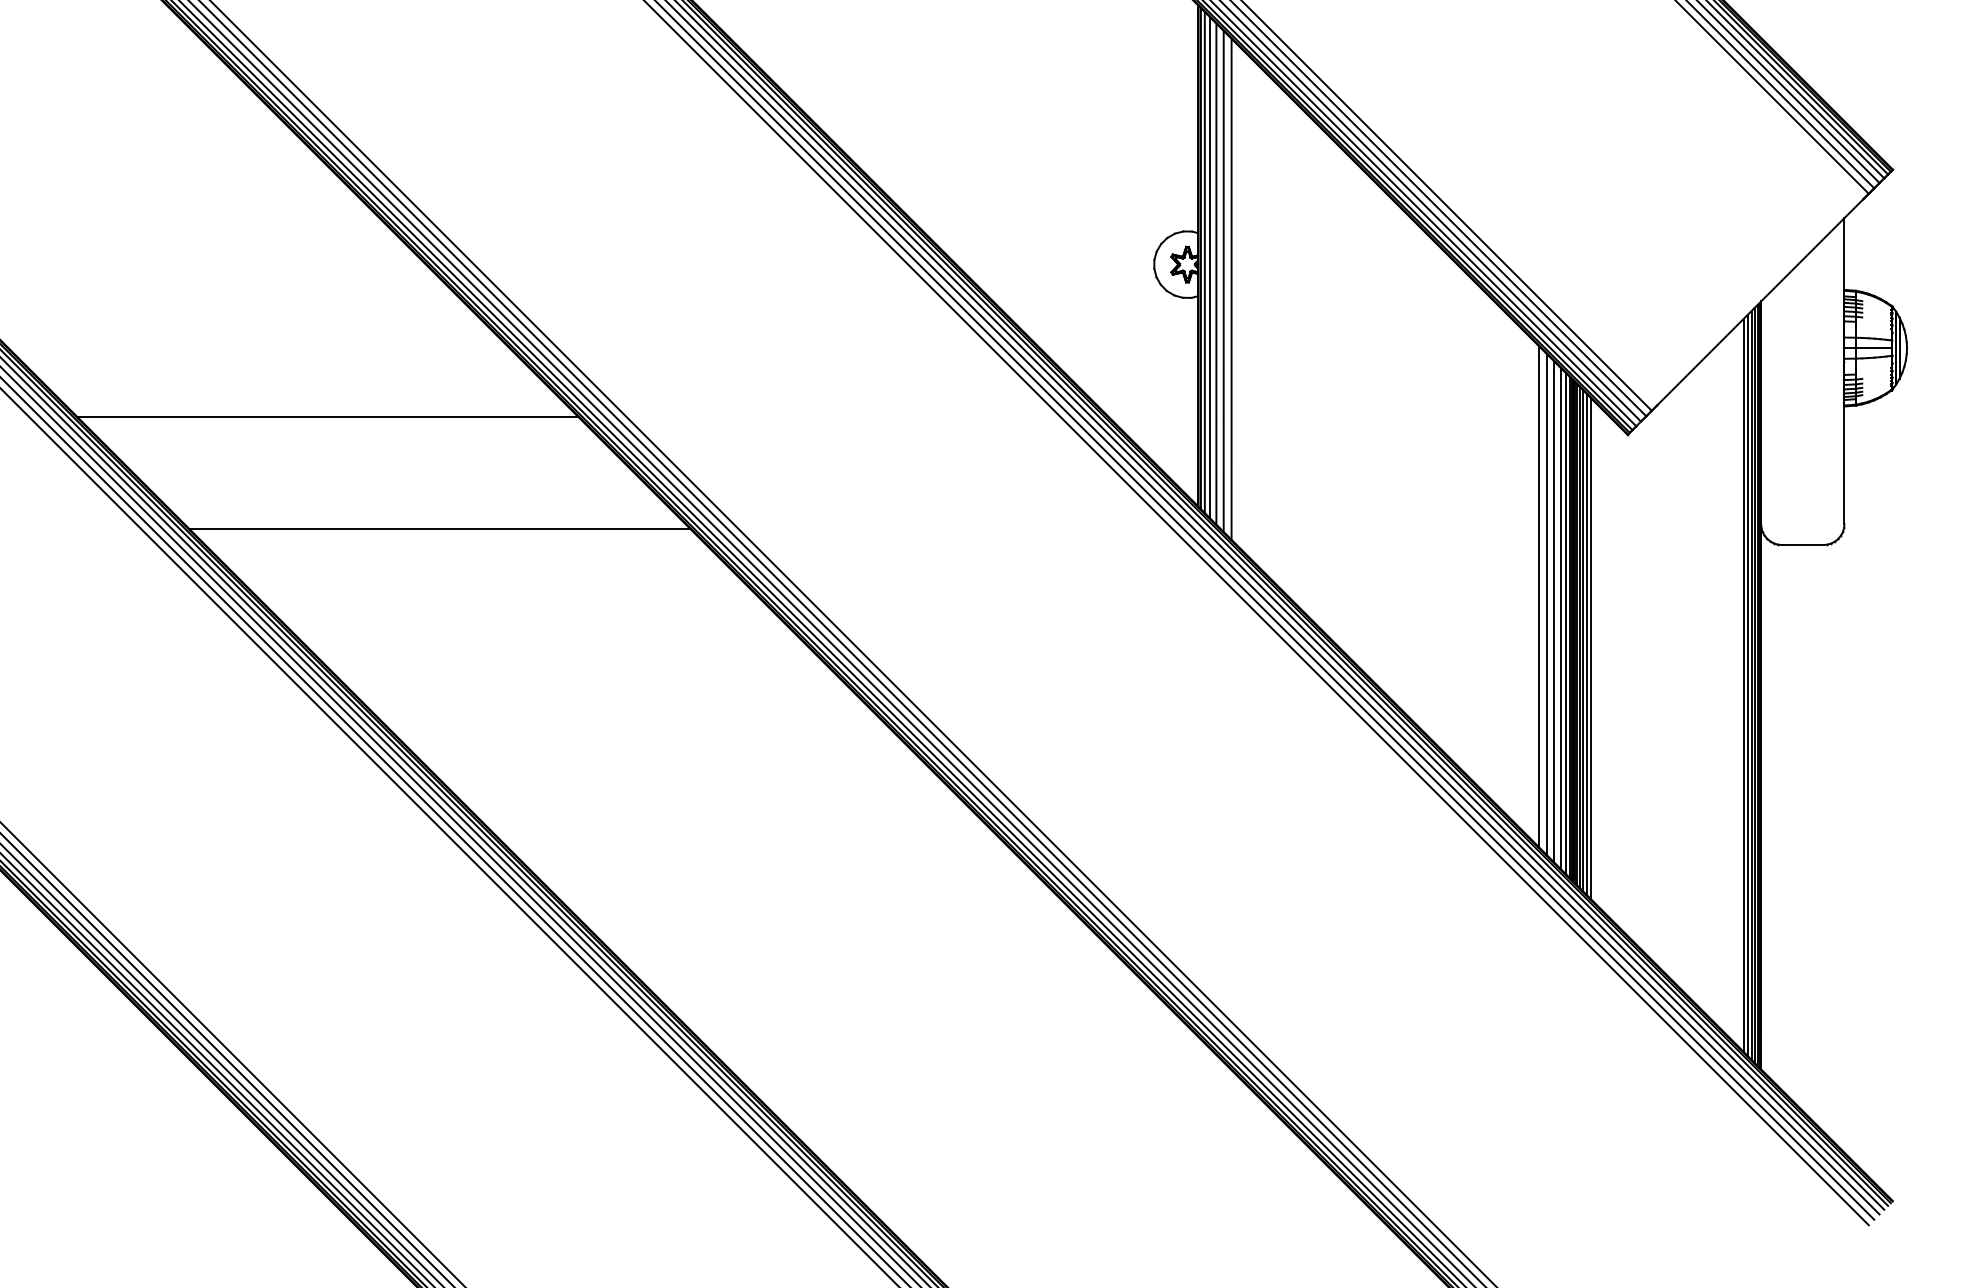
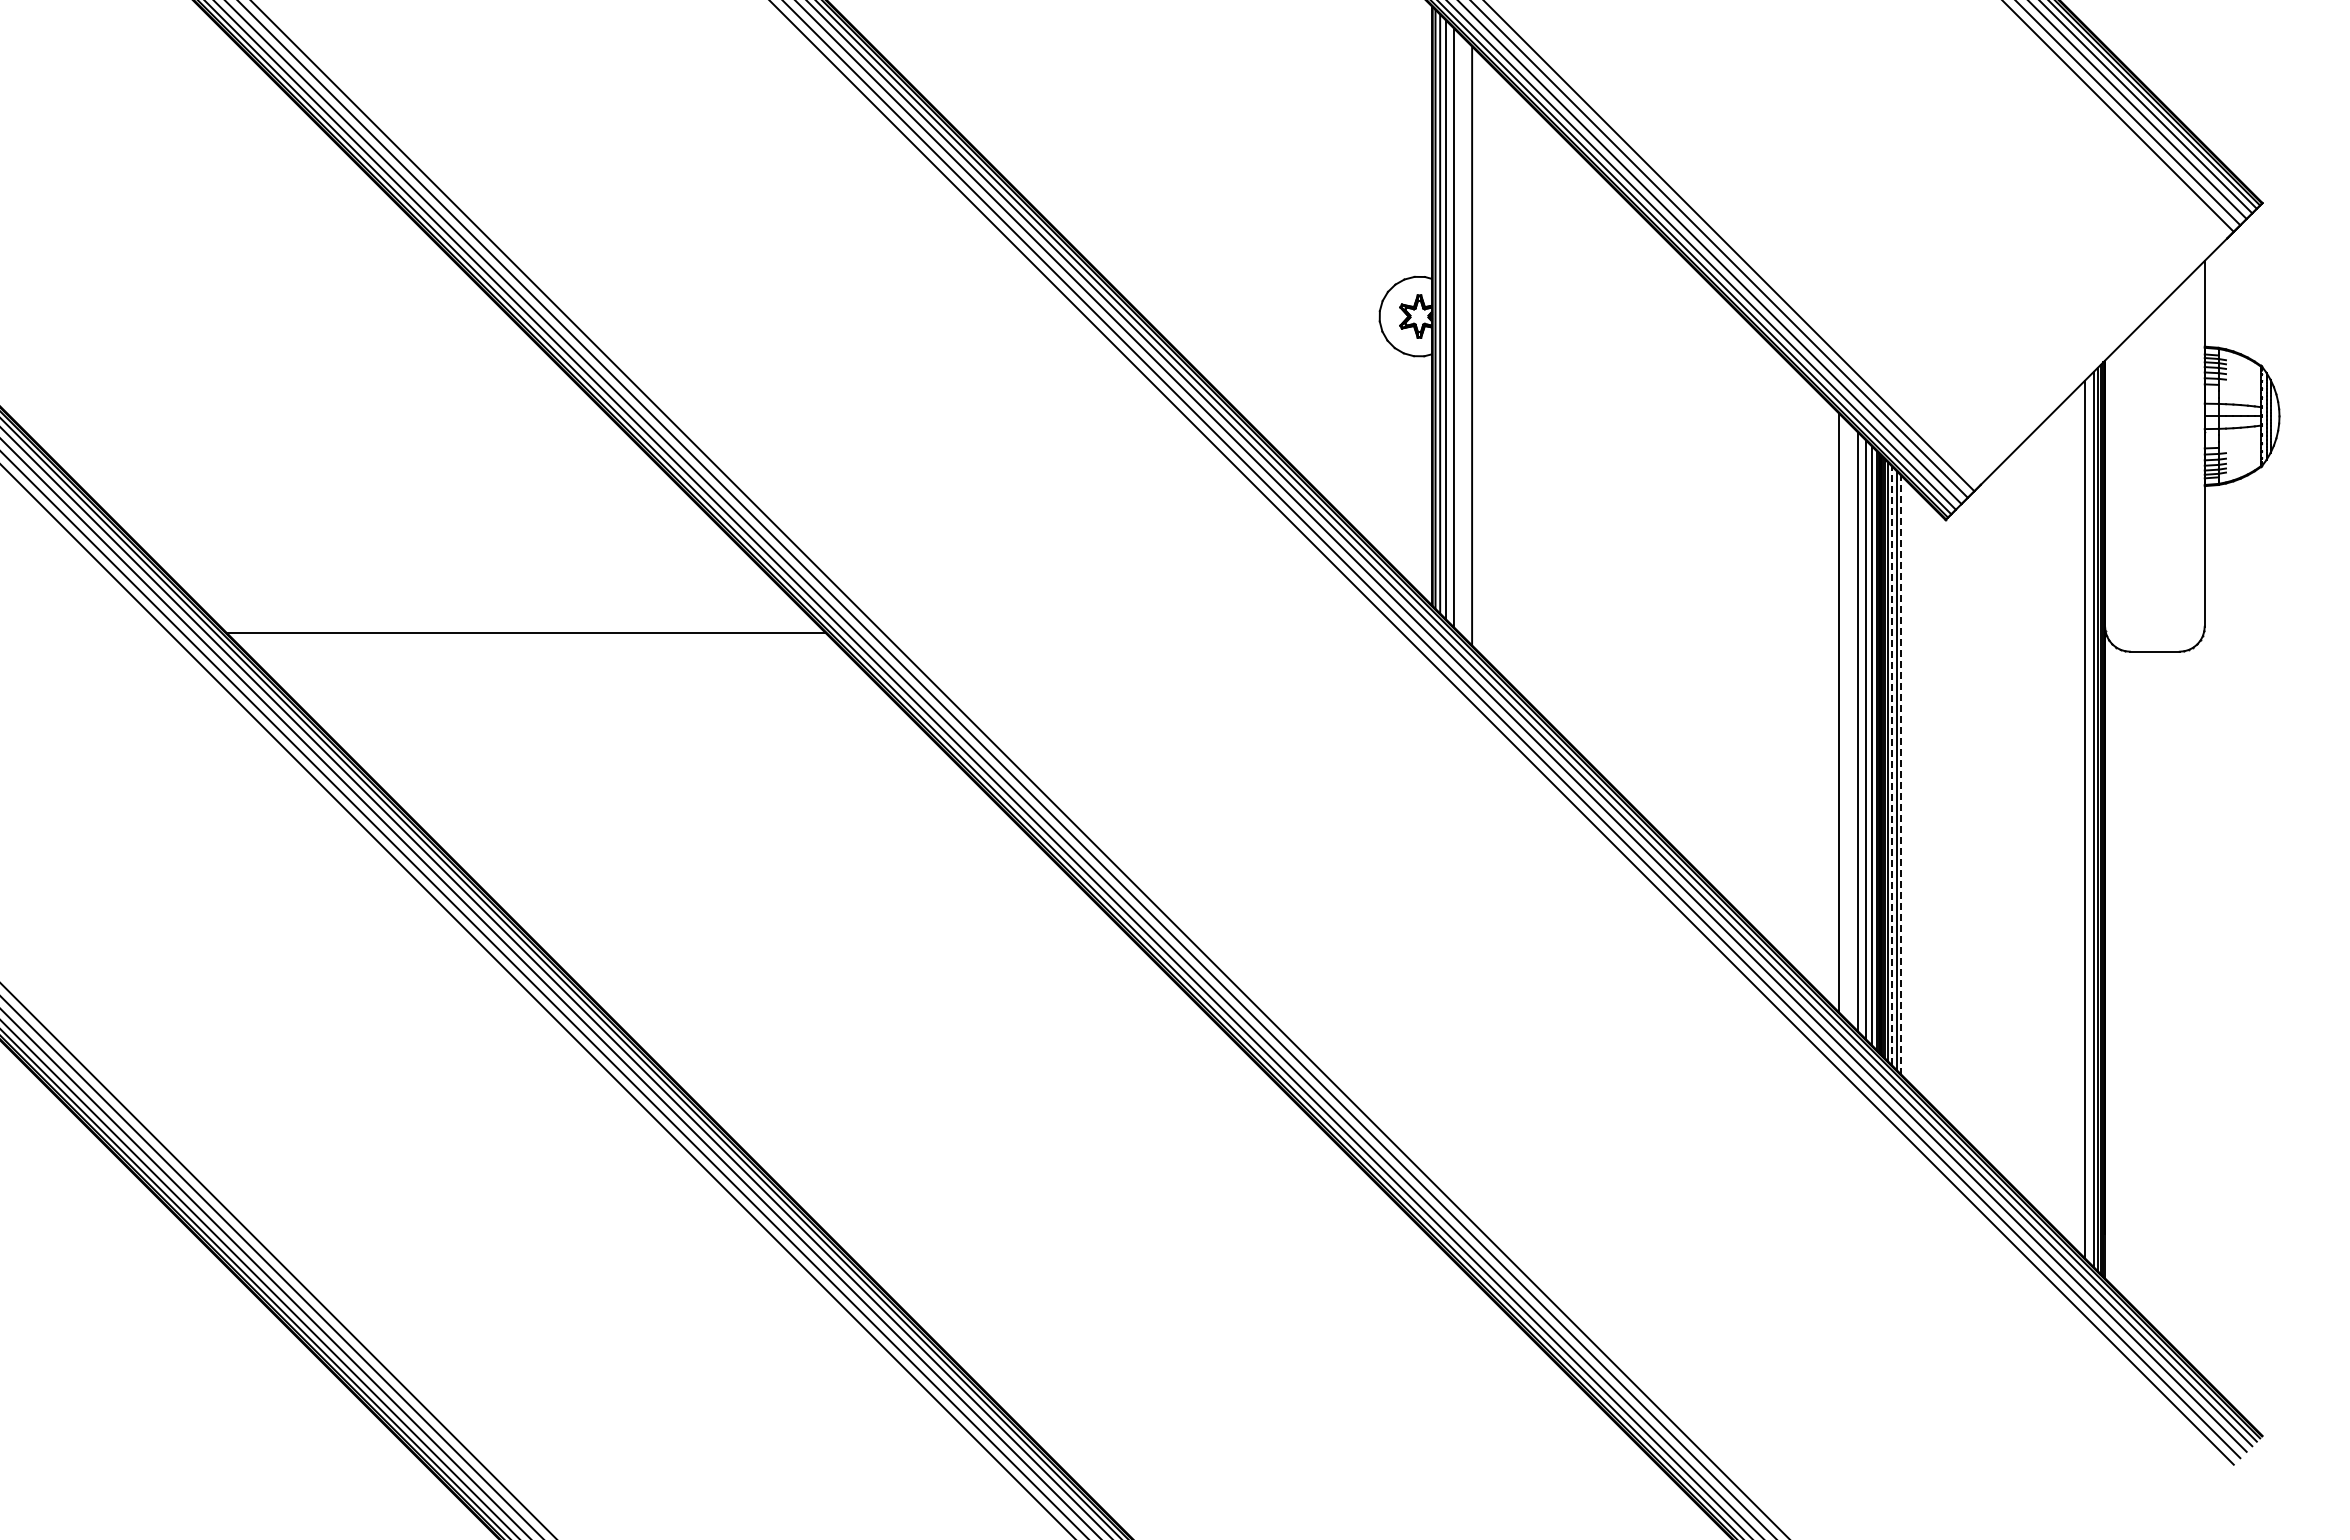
line: (1223, 281) -> (1462, 336), removed
line: (327, 416) -> (391, 498), removed
line: (1546, 604) -> (1848, 722), removed
line: (1583, 640) -> (1892, 765), solid -> dashed
line: (1590, 647) -> (1901, 774), solid -> dashed
line: (1748, 685) -> (2089, 819), removed

